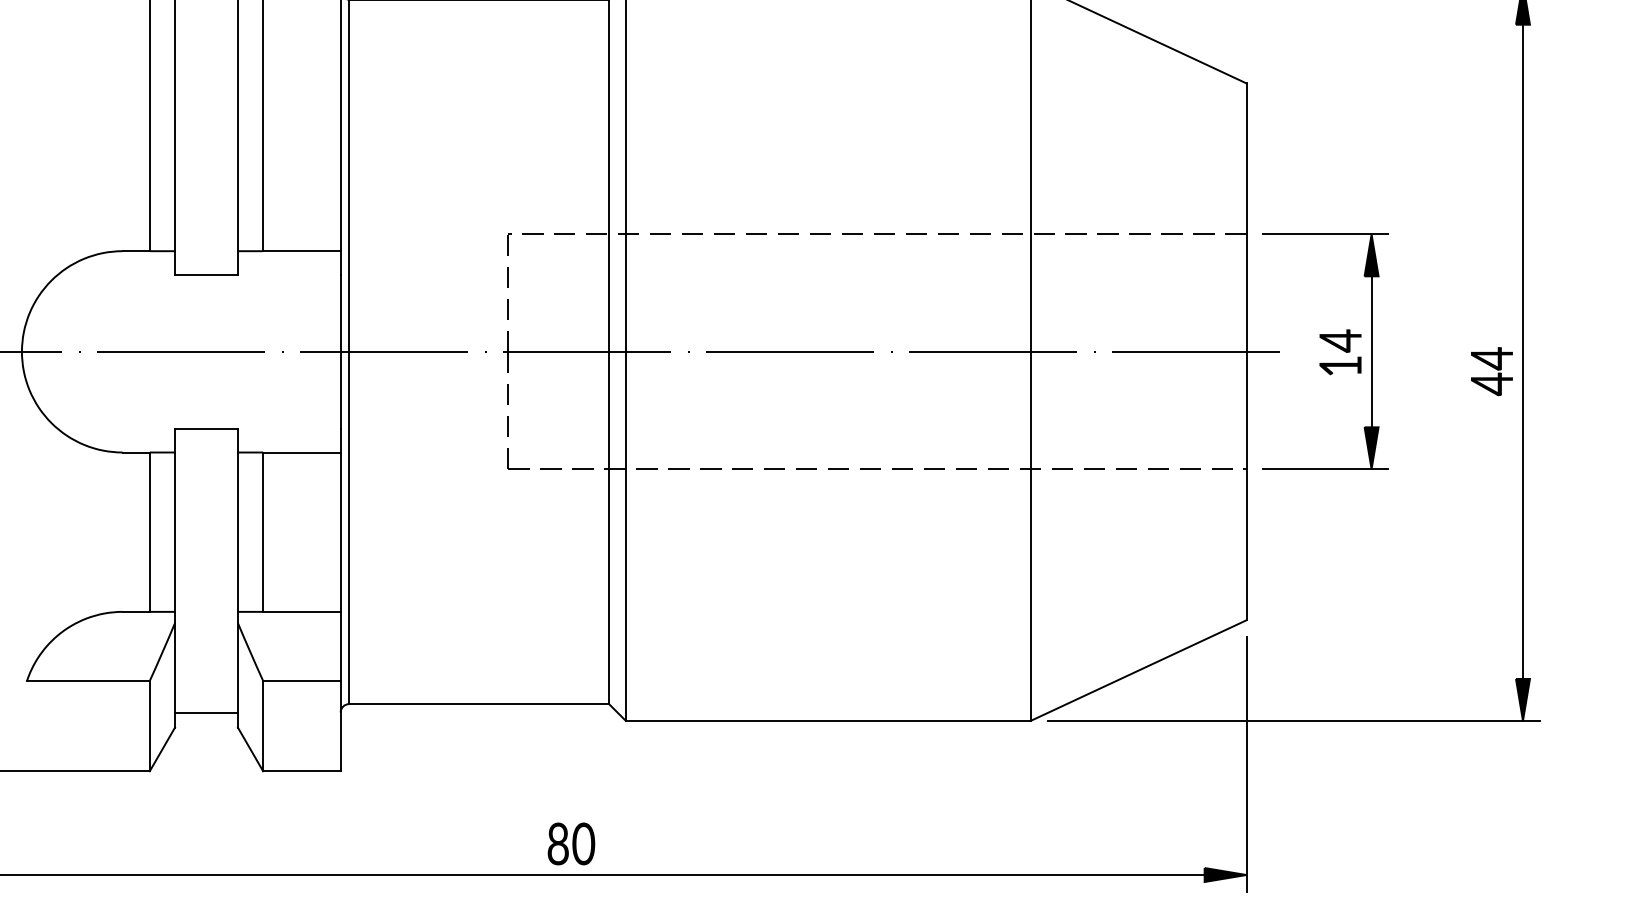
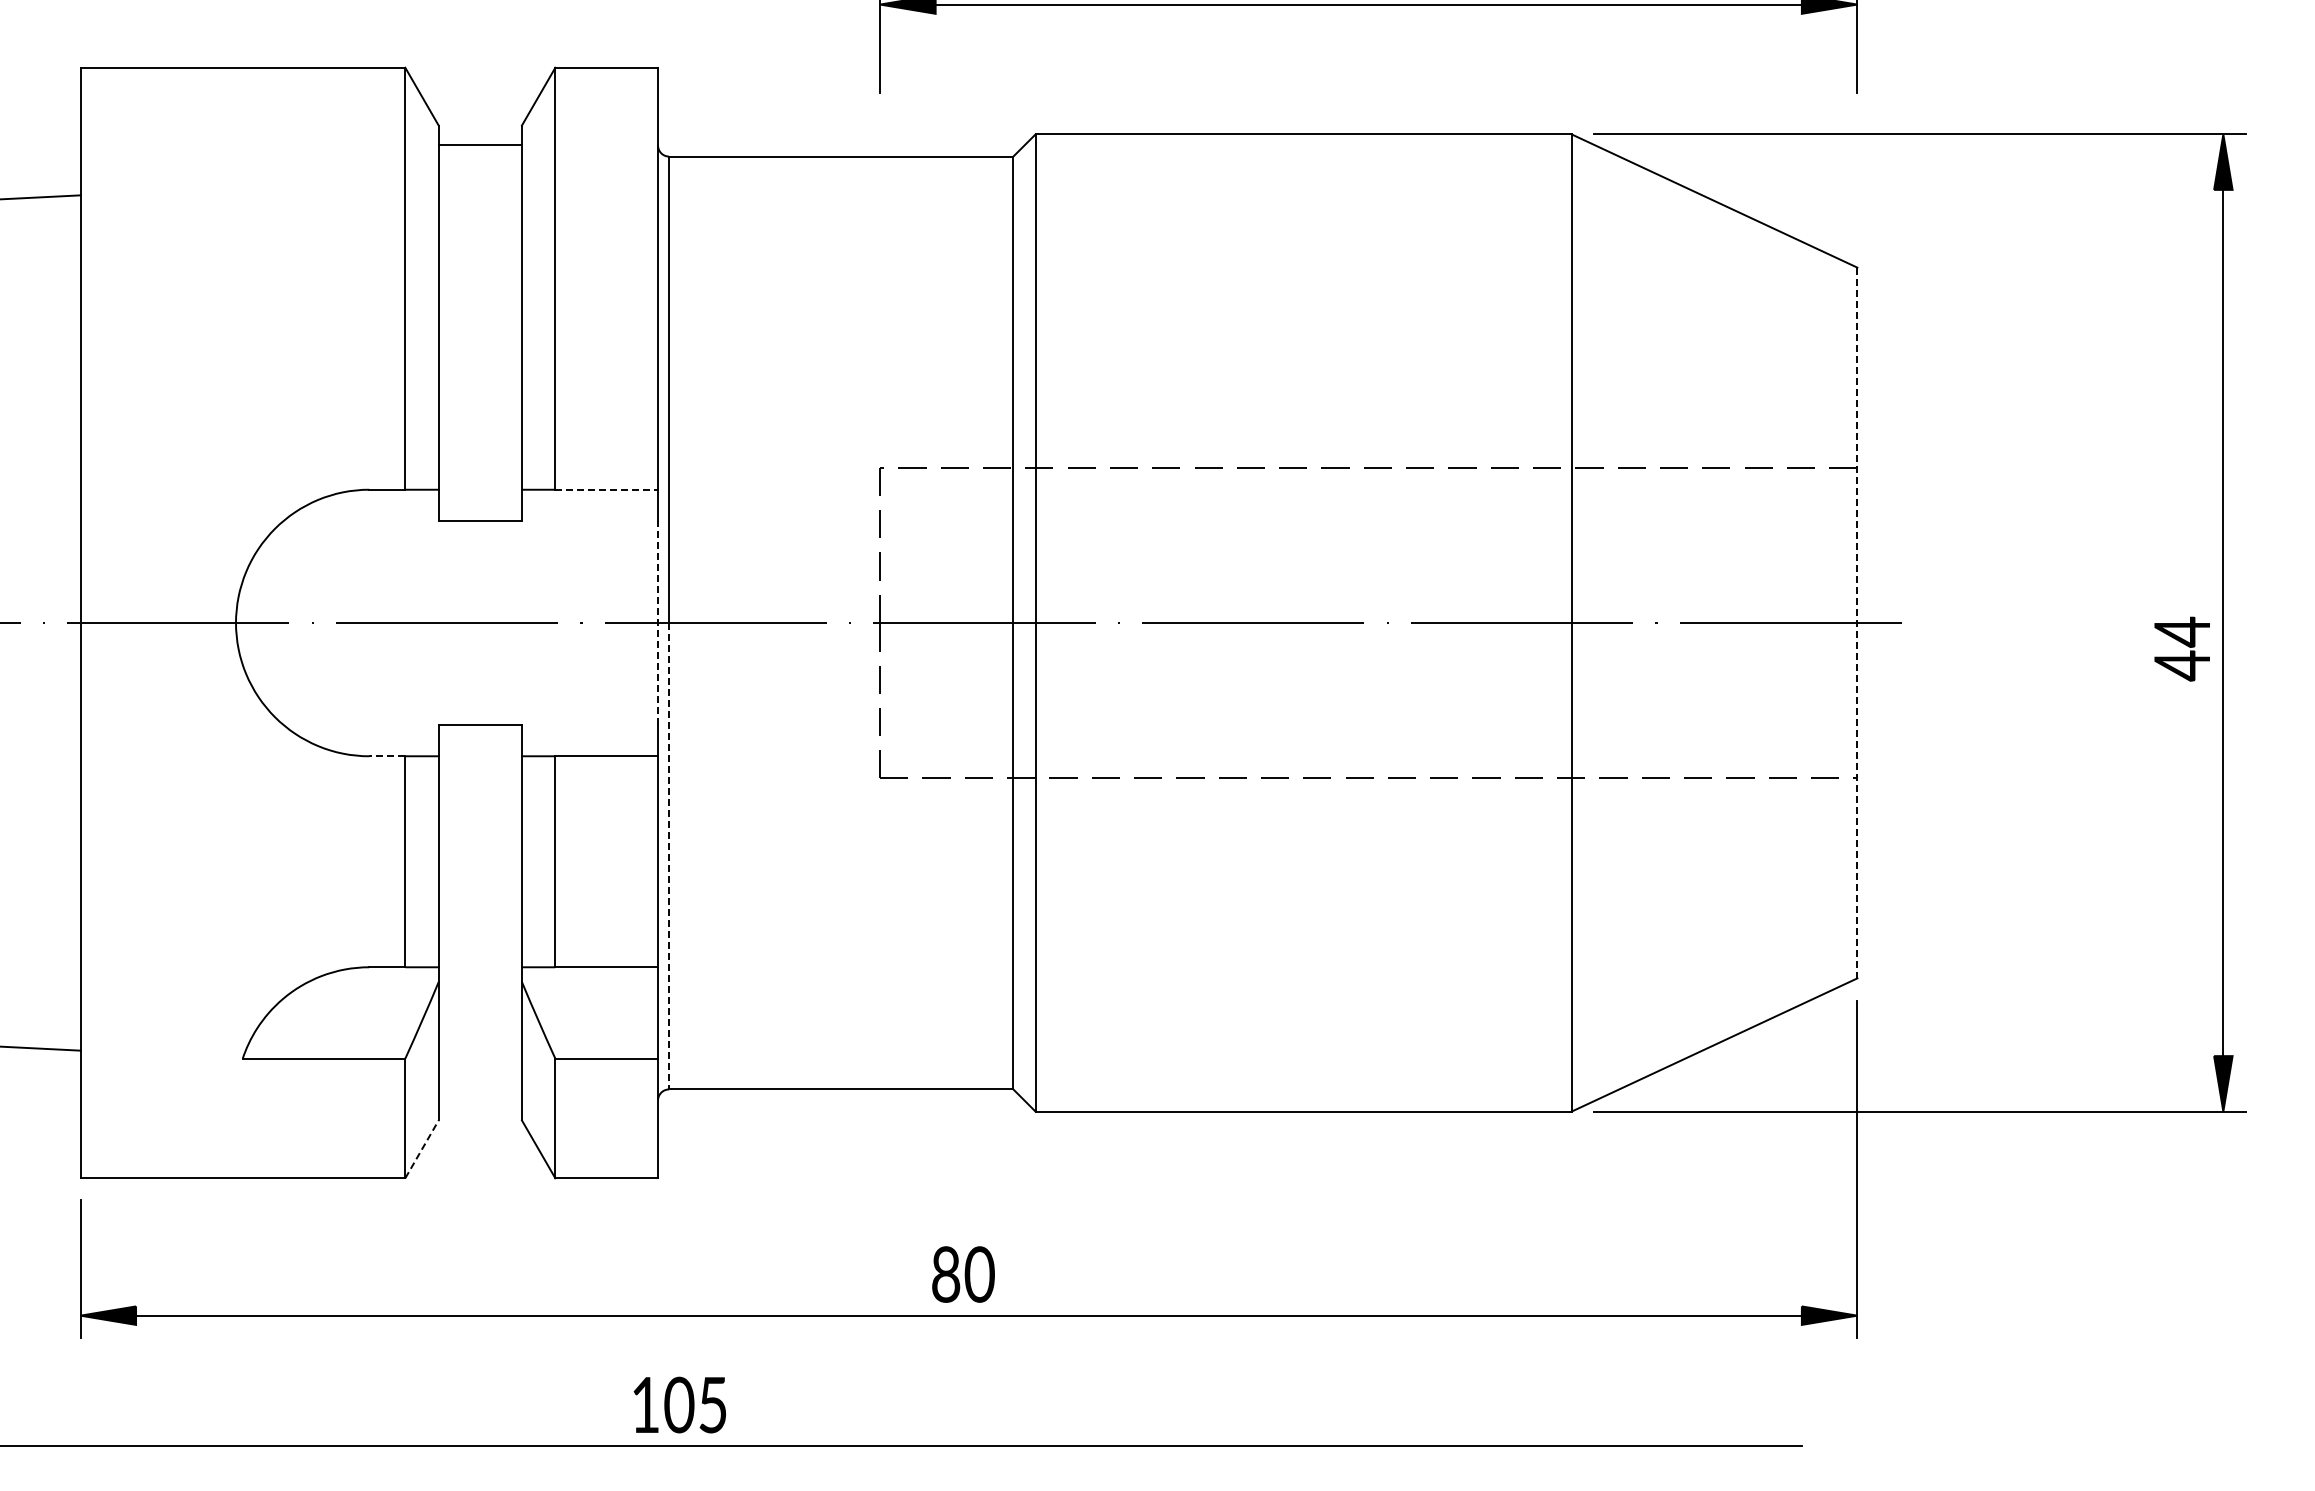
line: (302, 251) -> (607, 489), solid -> dashed
part: (1330, 343) -> (1968, 612), removed
line: (341, 351) -> (658, 622), solid -> dashed
line: (1246, 352) -> (1857, 623), solid -> dashed
line: (135, 452) -> (386, 756), solid -> dashed
line: (349, 528) -> (669, 856), solid -> dashed
line: (205, 712) -> (479, 1100), removed
line: (162, 748) -> (422, 1148), solid -> dashed

